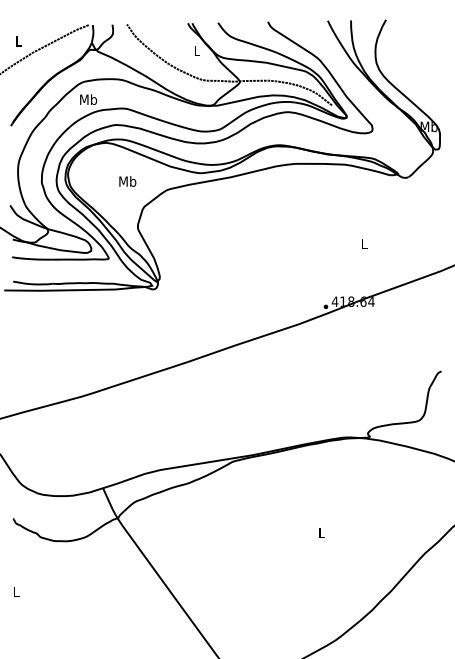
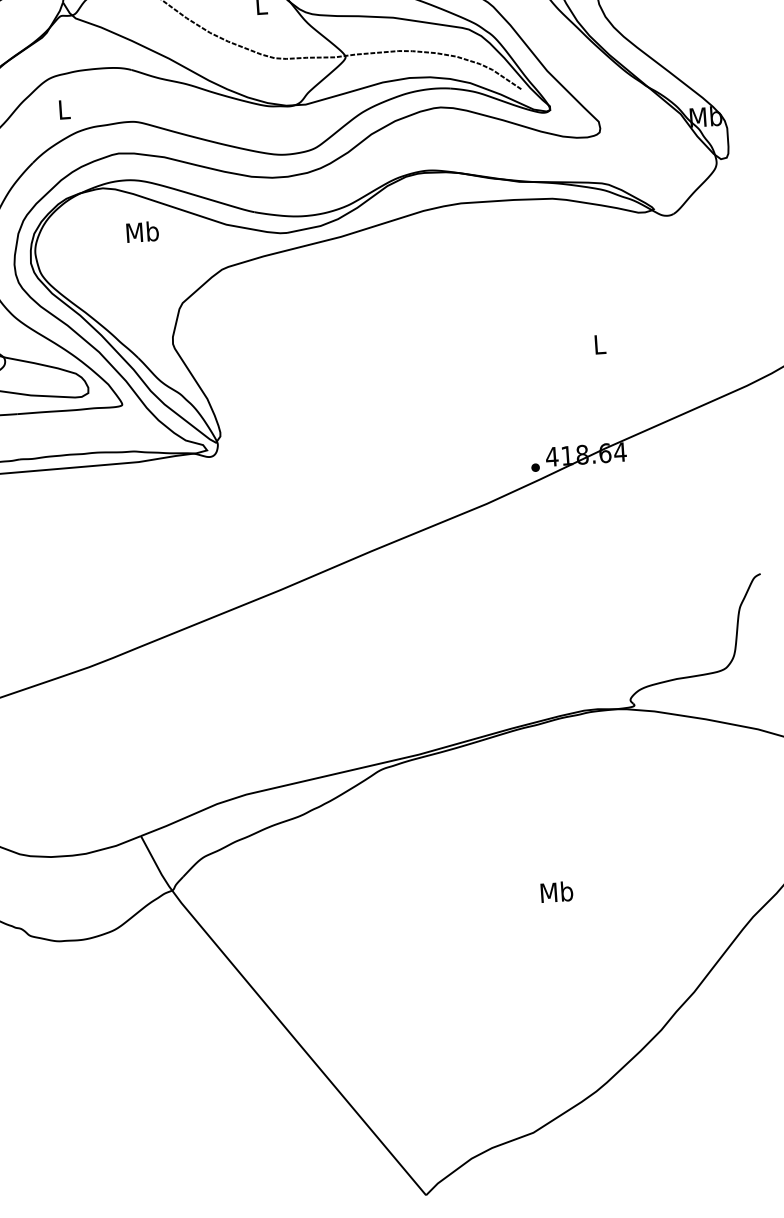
text: (88, 99) -> (64, 109), Mb -> L
text: (127, 181) -> (142, 232), moved
text: (321, 532) -> (556, 891), L -> Mb

